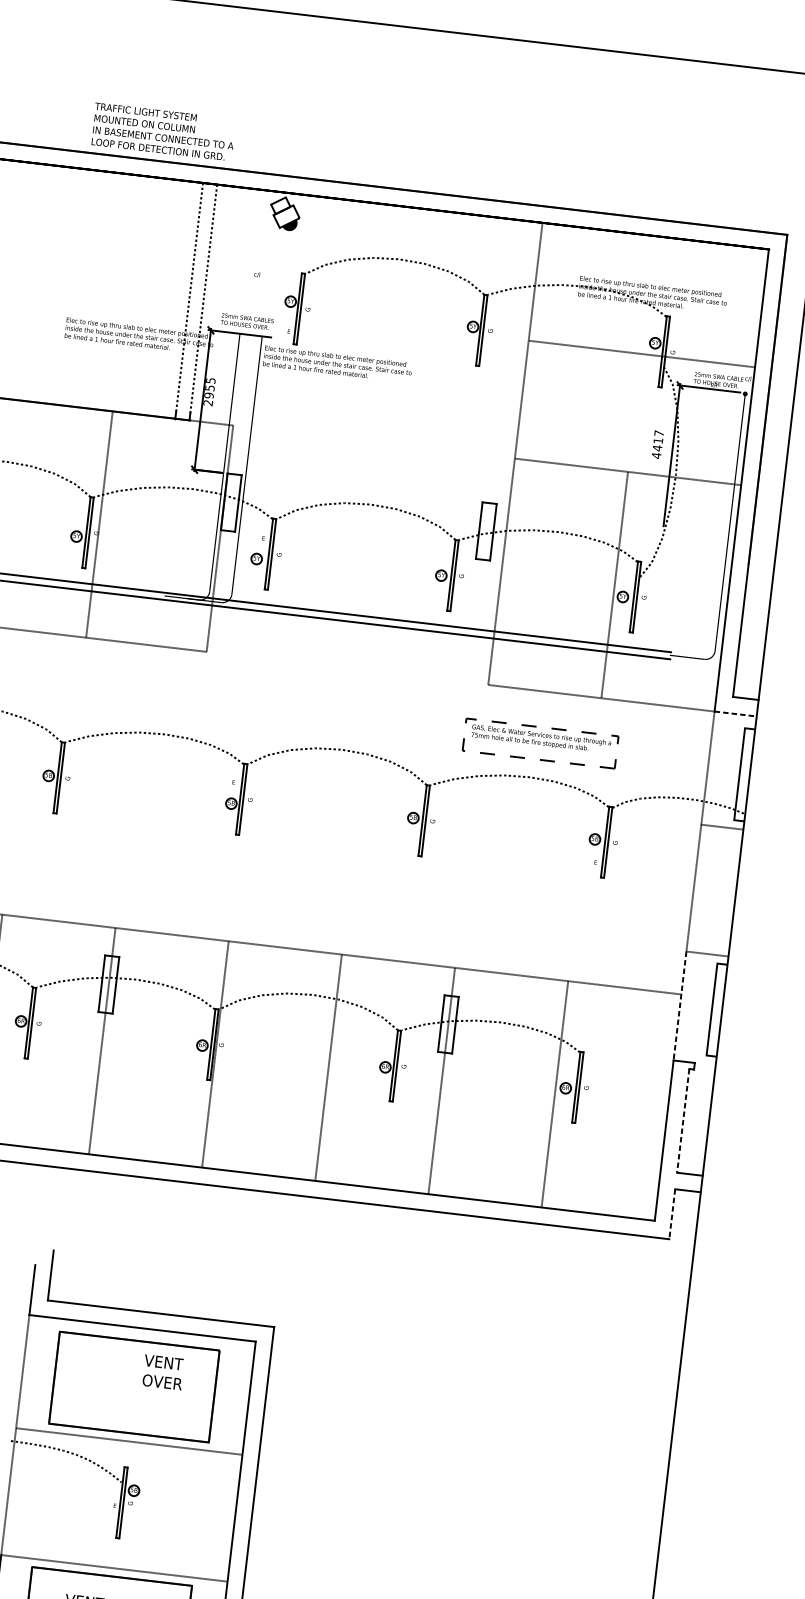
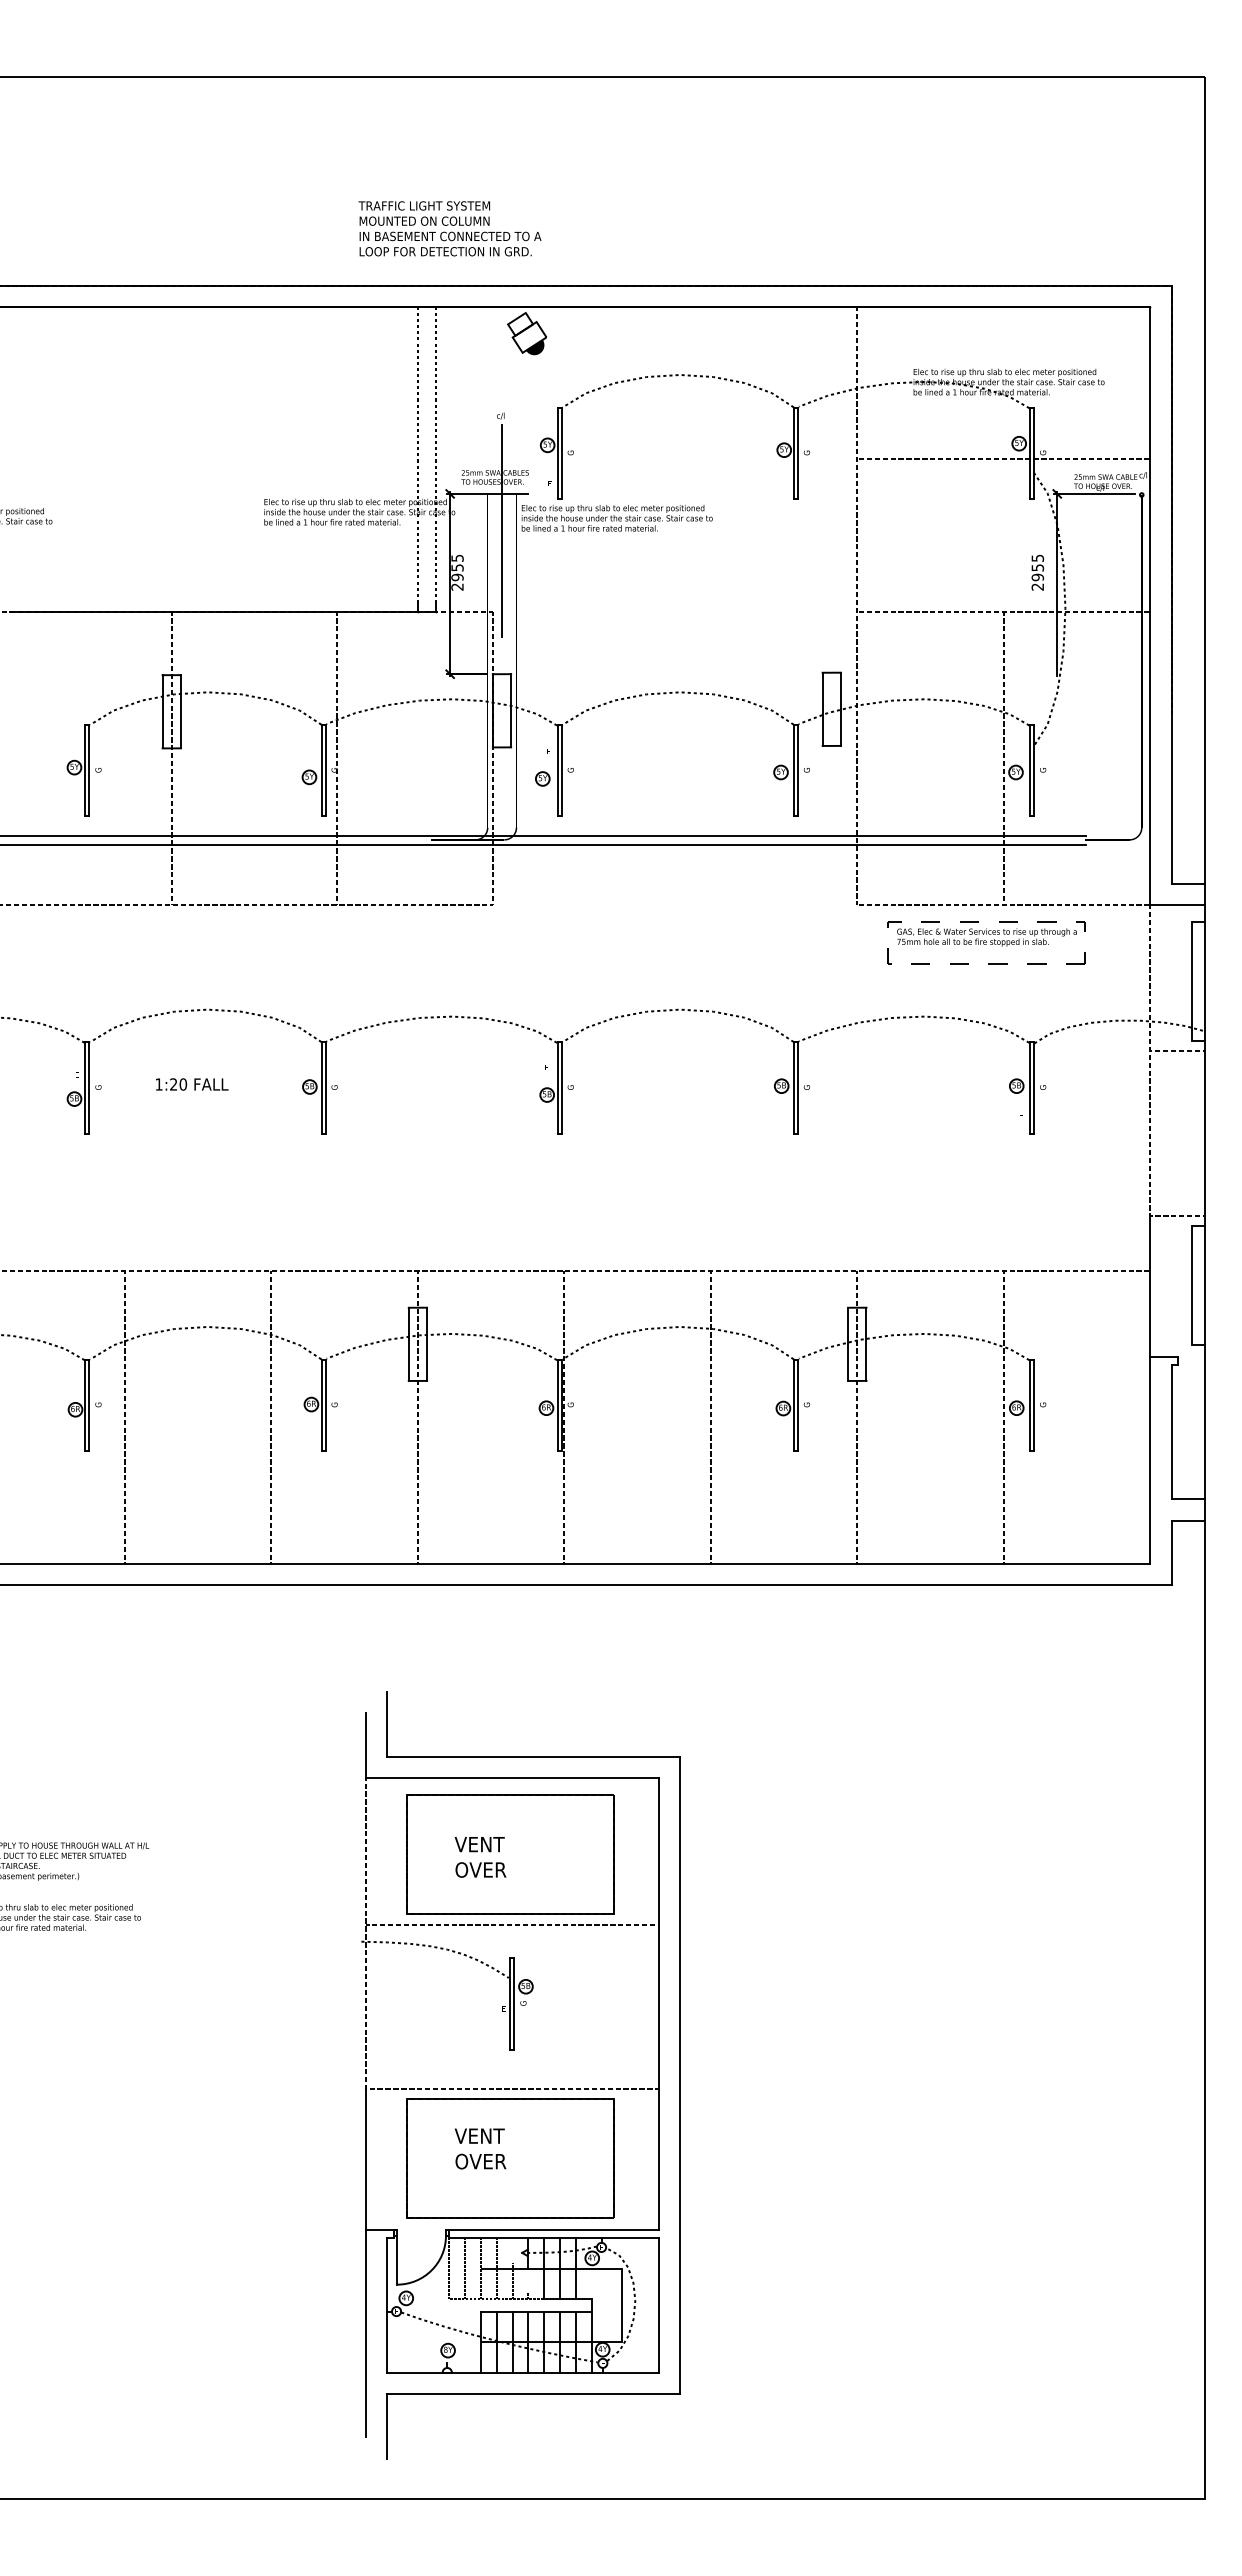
text: (163, 131) -> (449, 228), moved
line: (247, 363) -> (501, 530), added
text: (657, 444) -> (1037, 572), 4417 -> 2955
line: (735, 713) -> (1177, 904), dashed -> solid
part: (540, 743) -> (986, 942), moved
line: (680, 1006) -> (1150, 1286), dashed -> solid
line: (683, 1121) -> (1171, 1432), dashed -> solid
line: (672, 1214) -> (1171, 1553), dashed -> solid
text: (163, 1372) -> (480, 1857), moved

